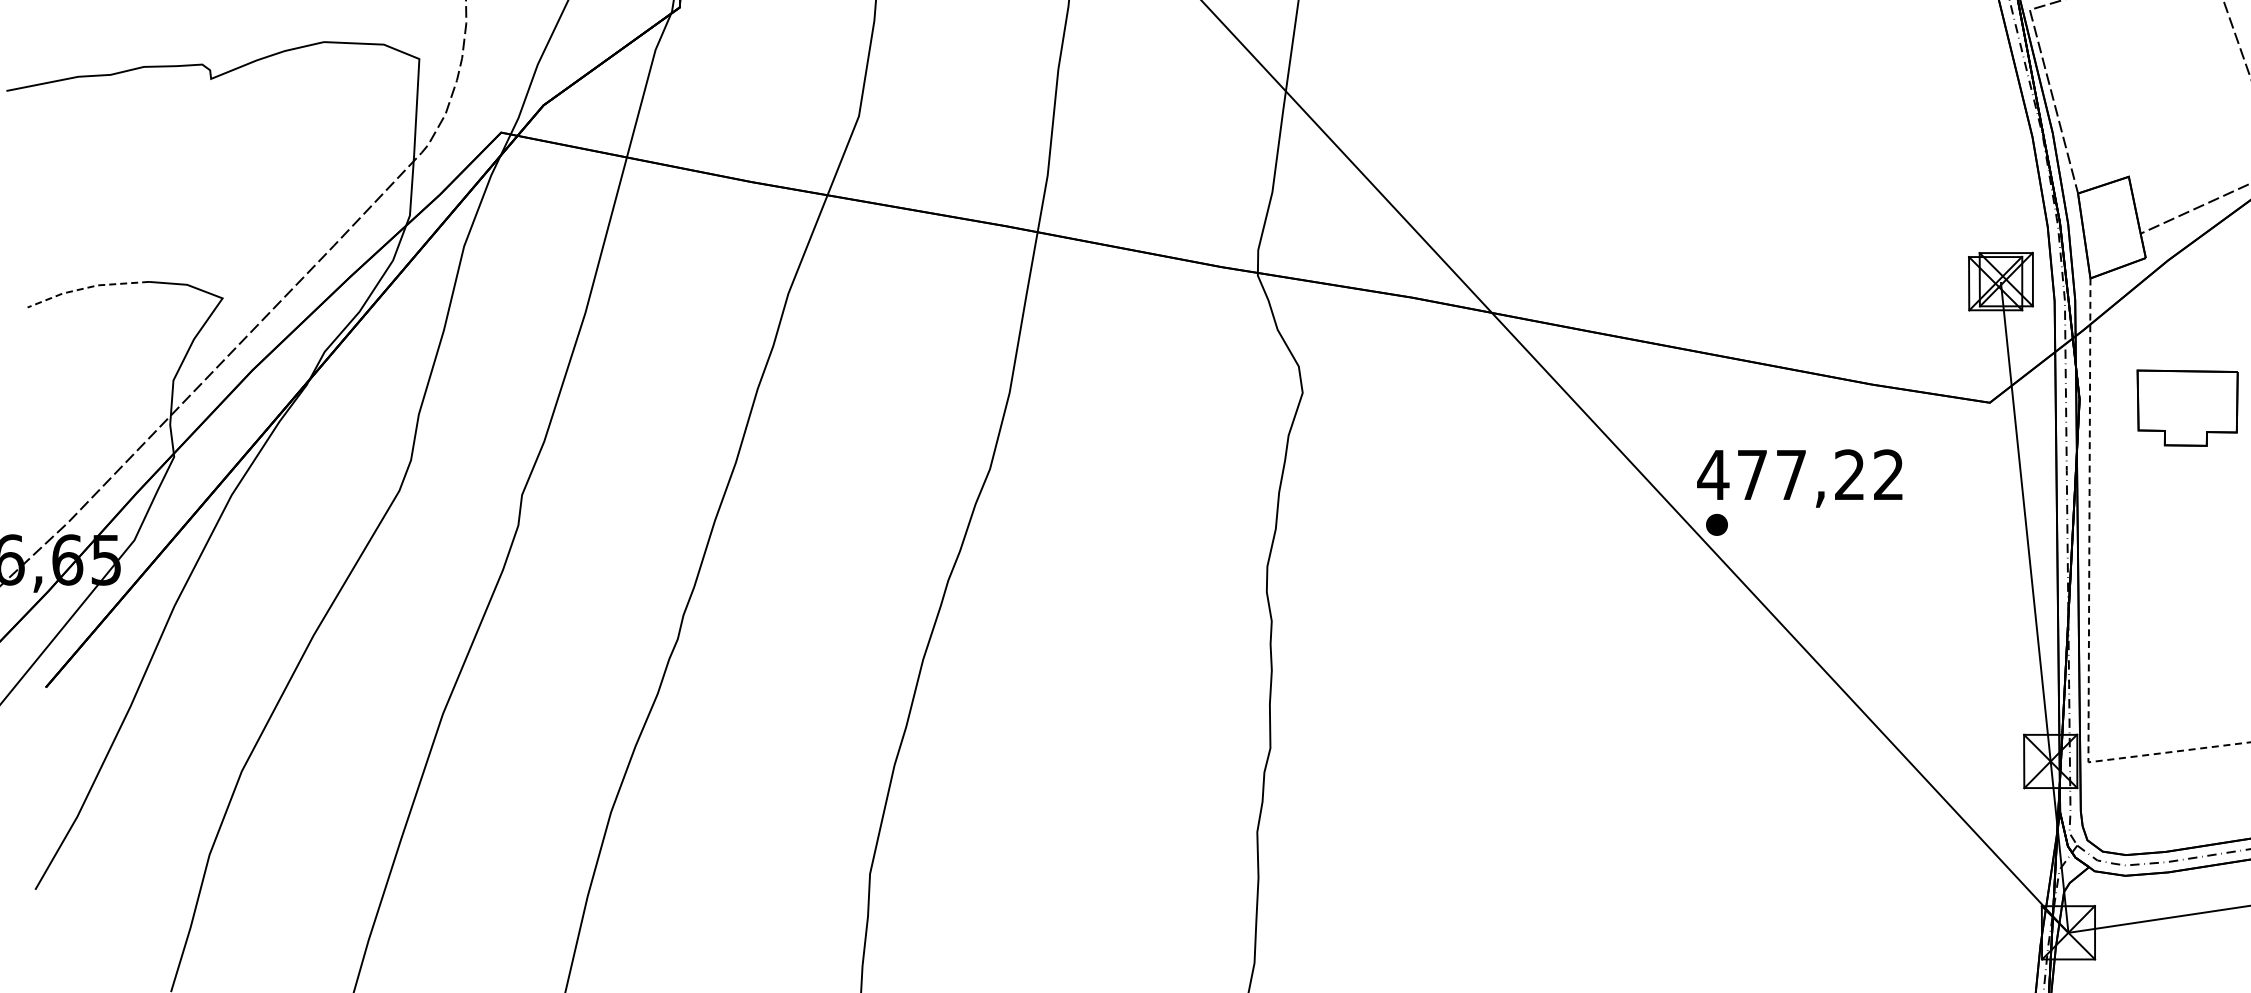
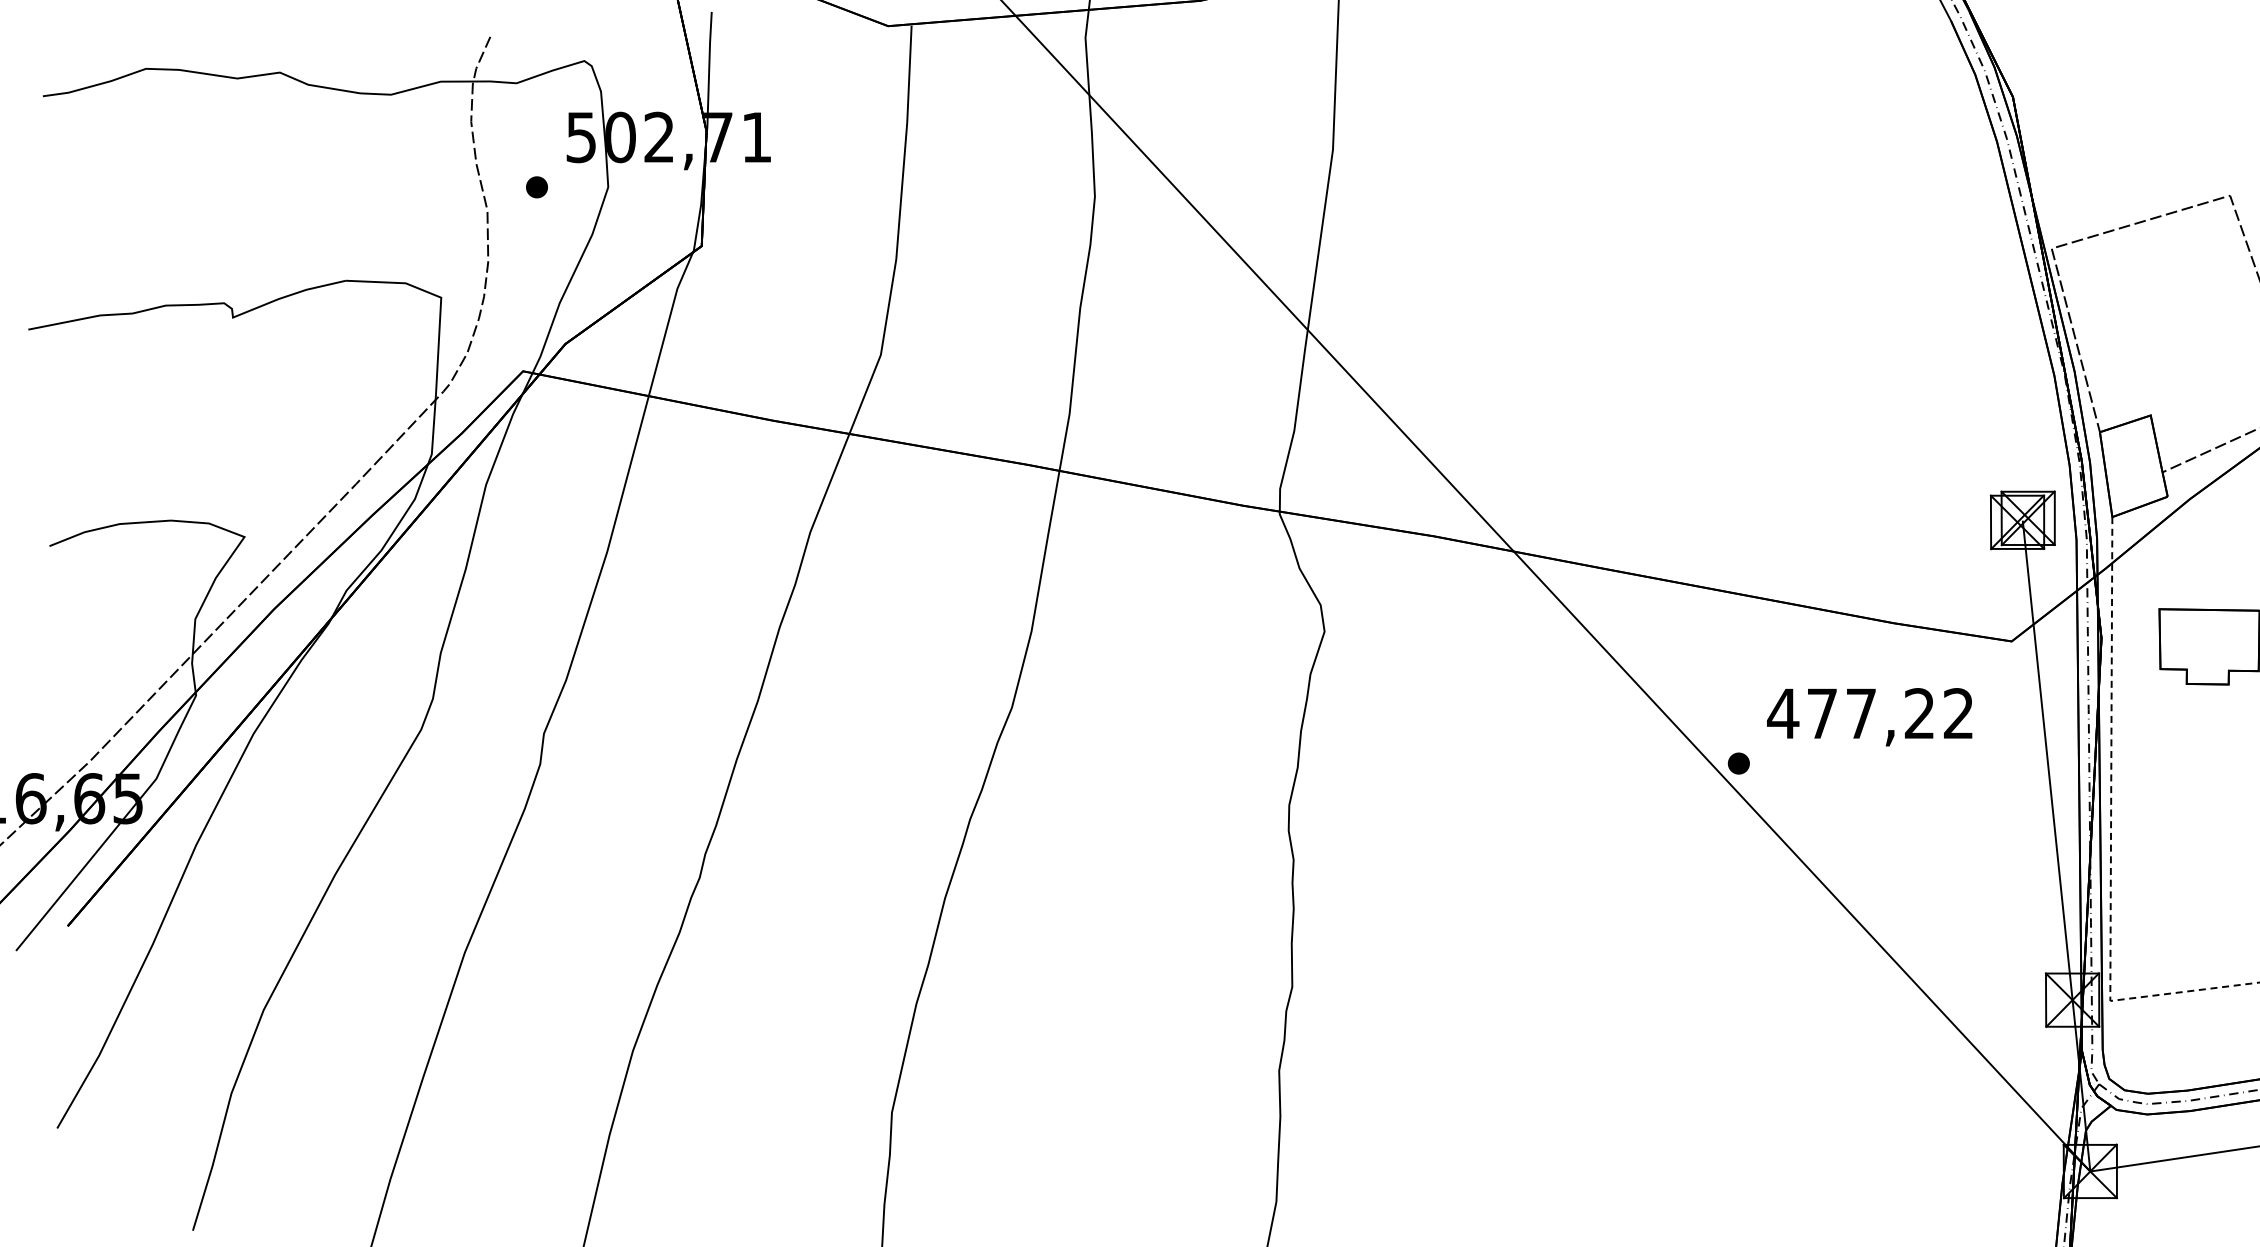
line: (86, 287) -> (108, 526), dashed -> solid
text: (1799, 478) -> (1869, 717), moved

